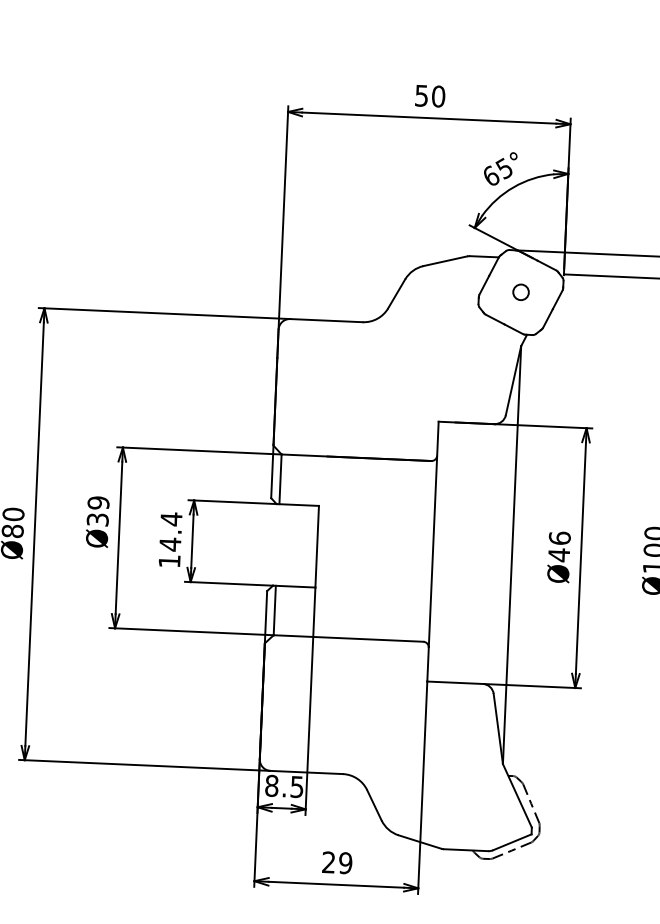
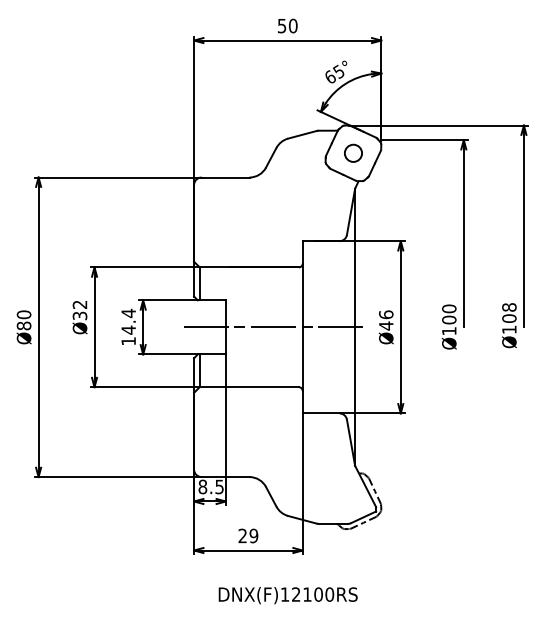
circle: (521, 291) -> (353, 152), size x1.67
text: (97, 502) -> (79, 304), Ø39 -> Ø32
line: (390, 550) -> (274, 327), added

